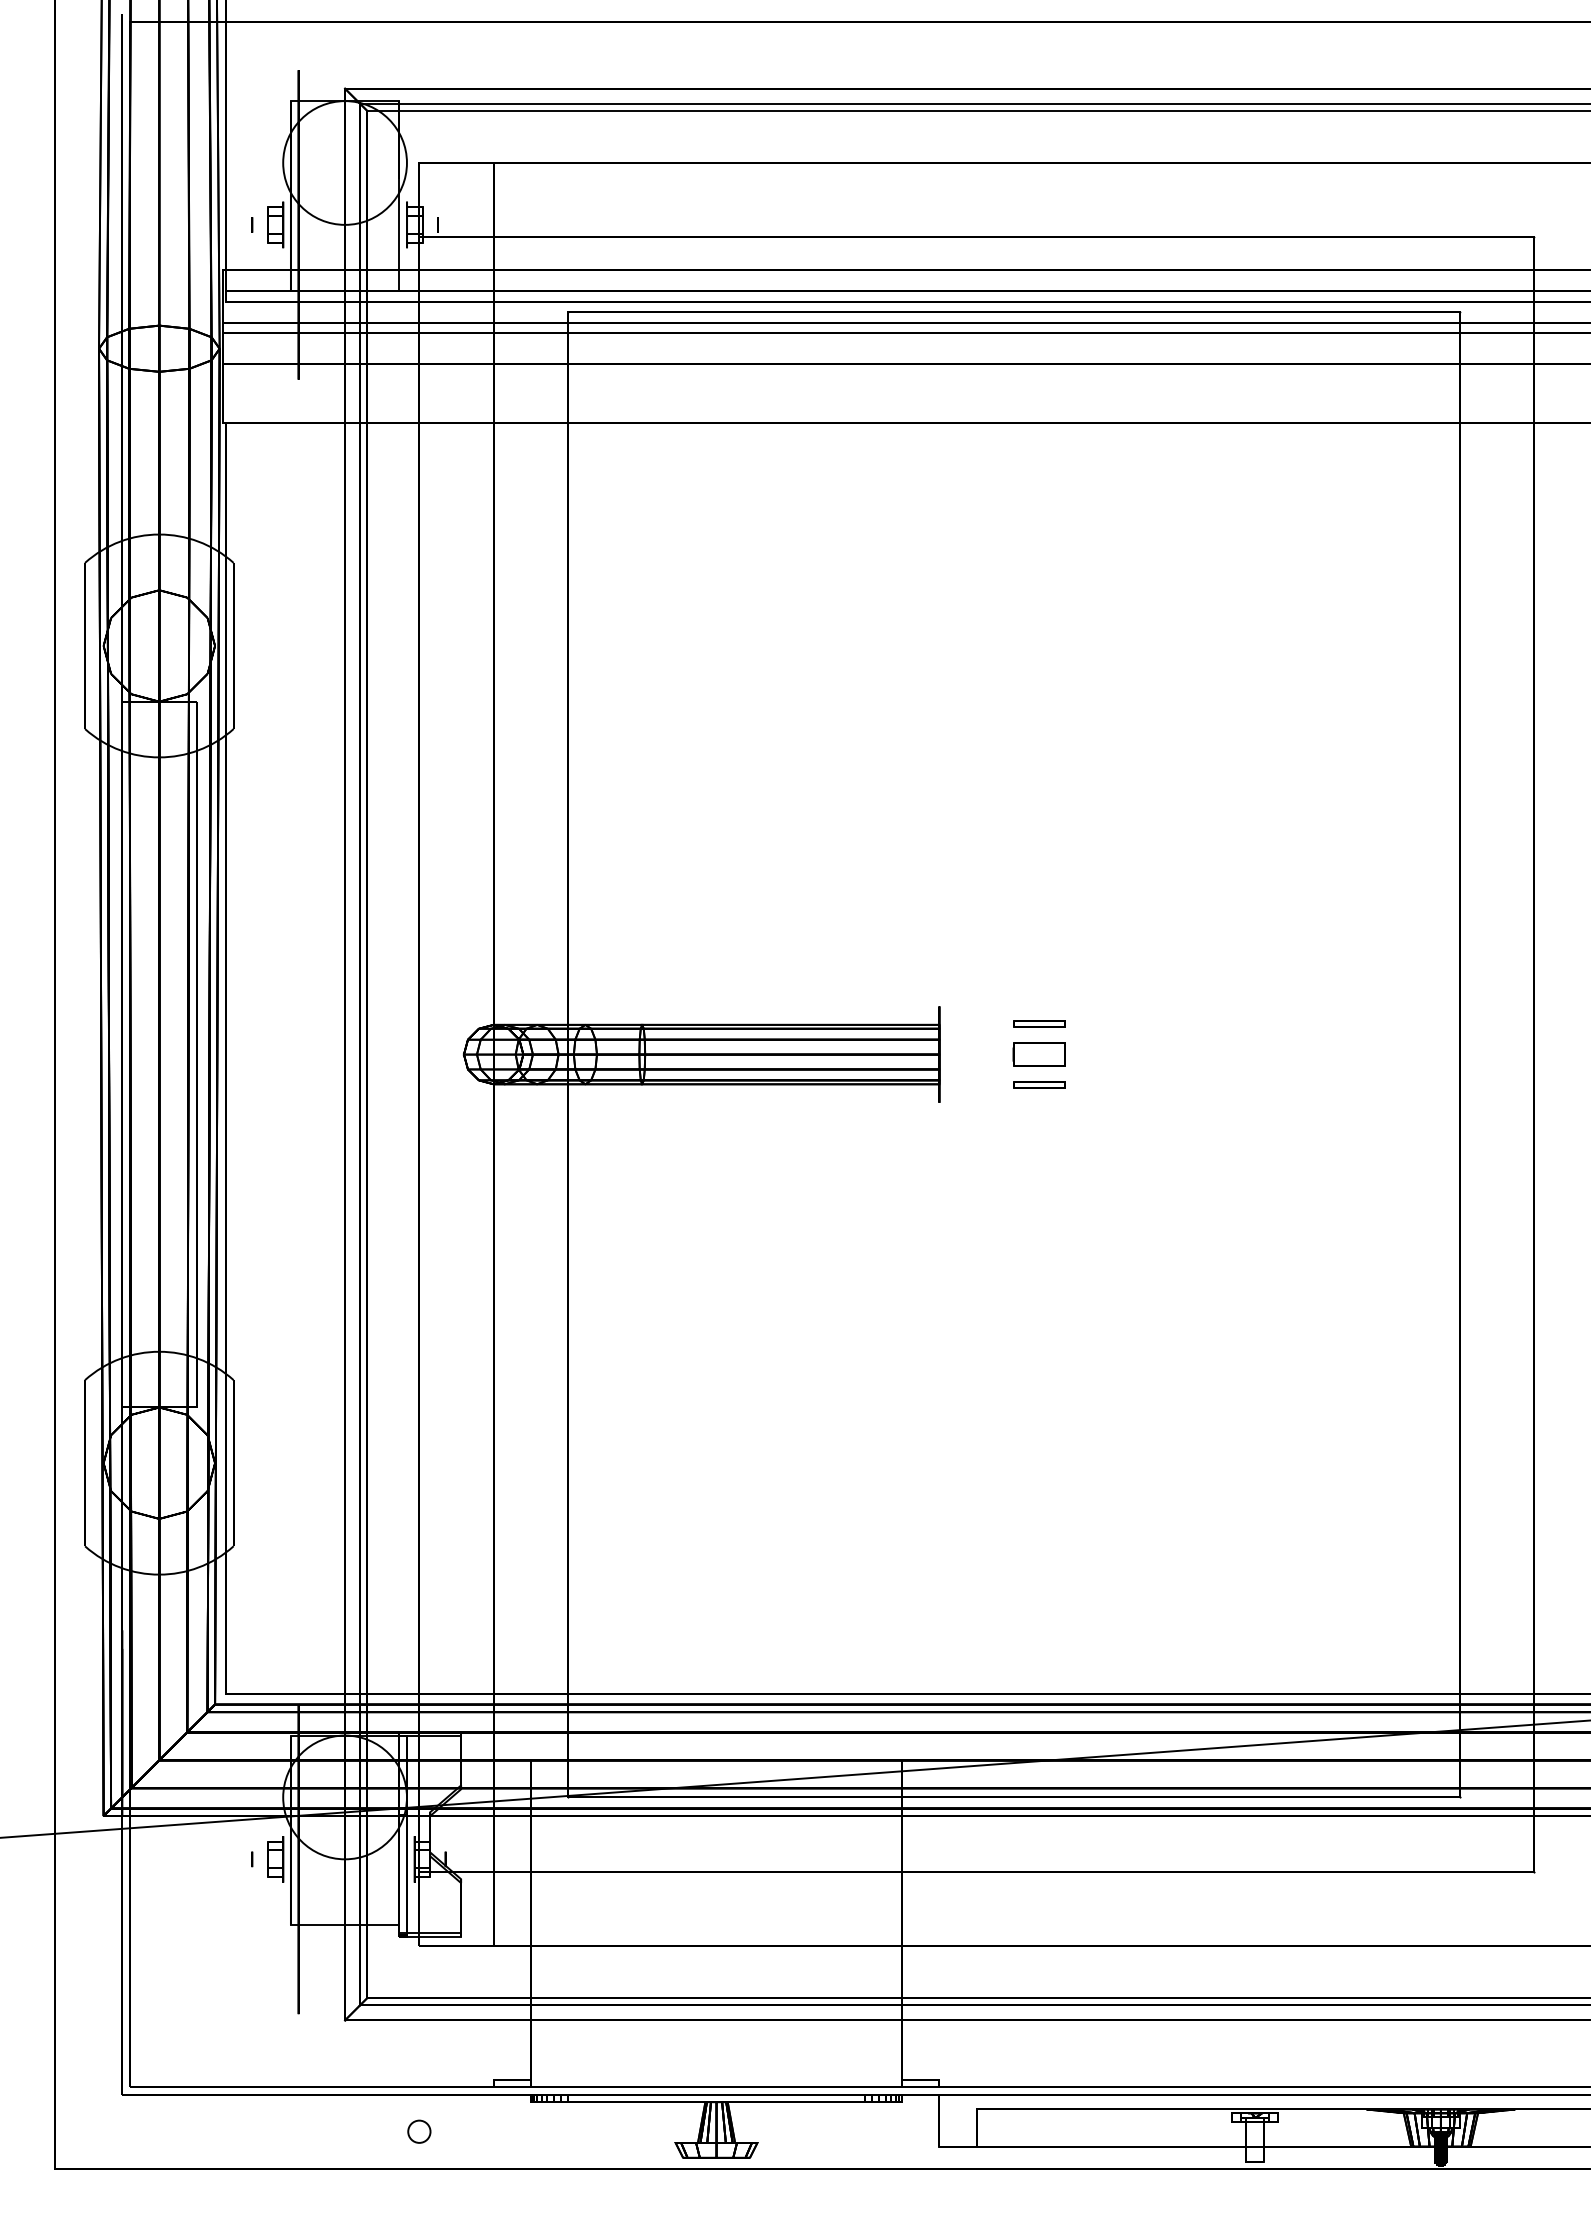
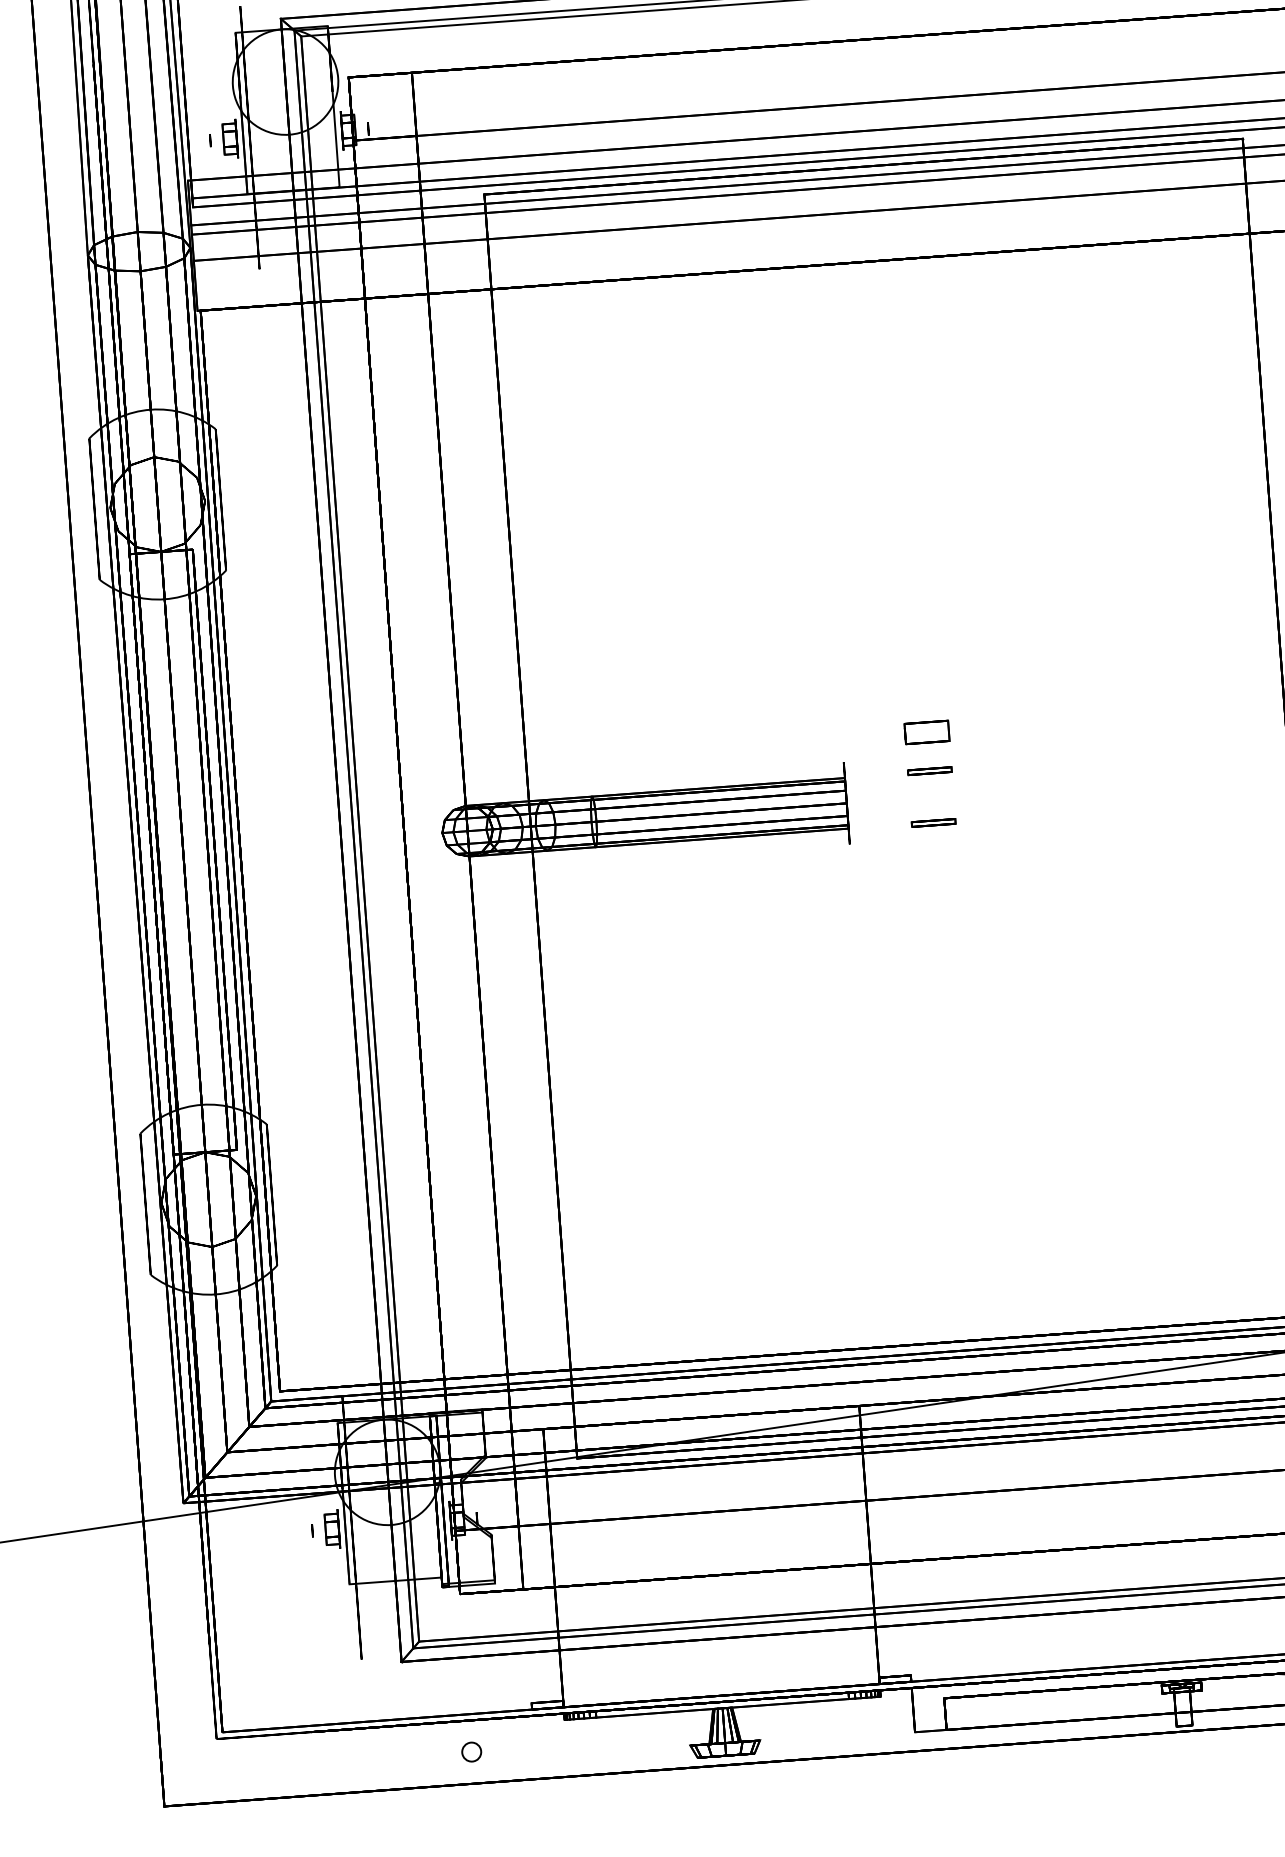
part: (1038, 1054) -> (926, 732), moved

